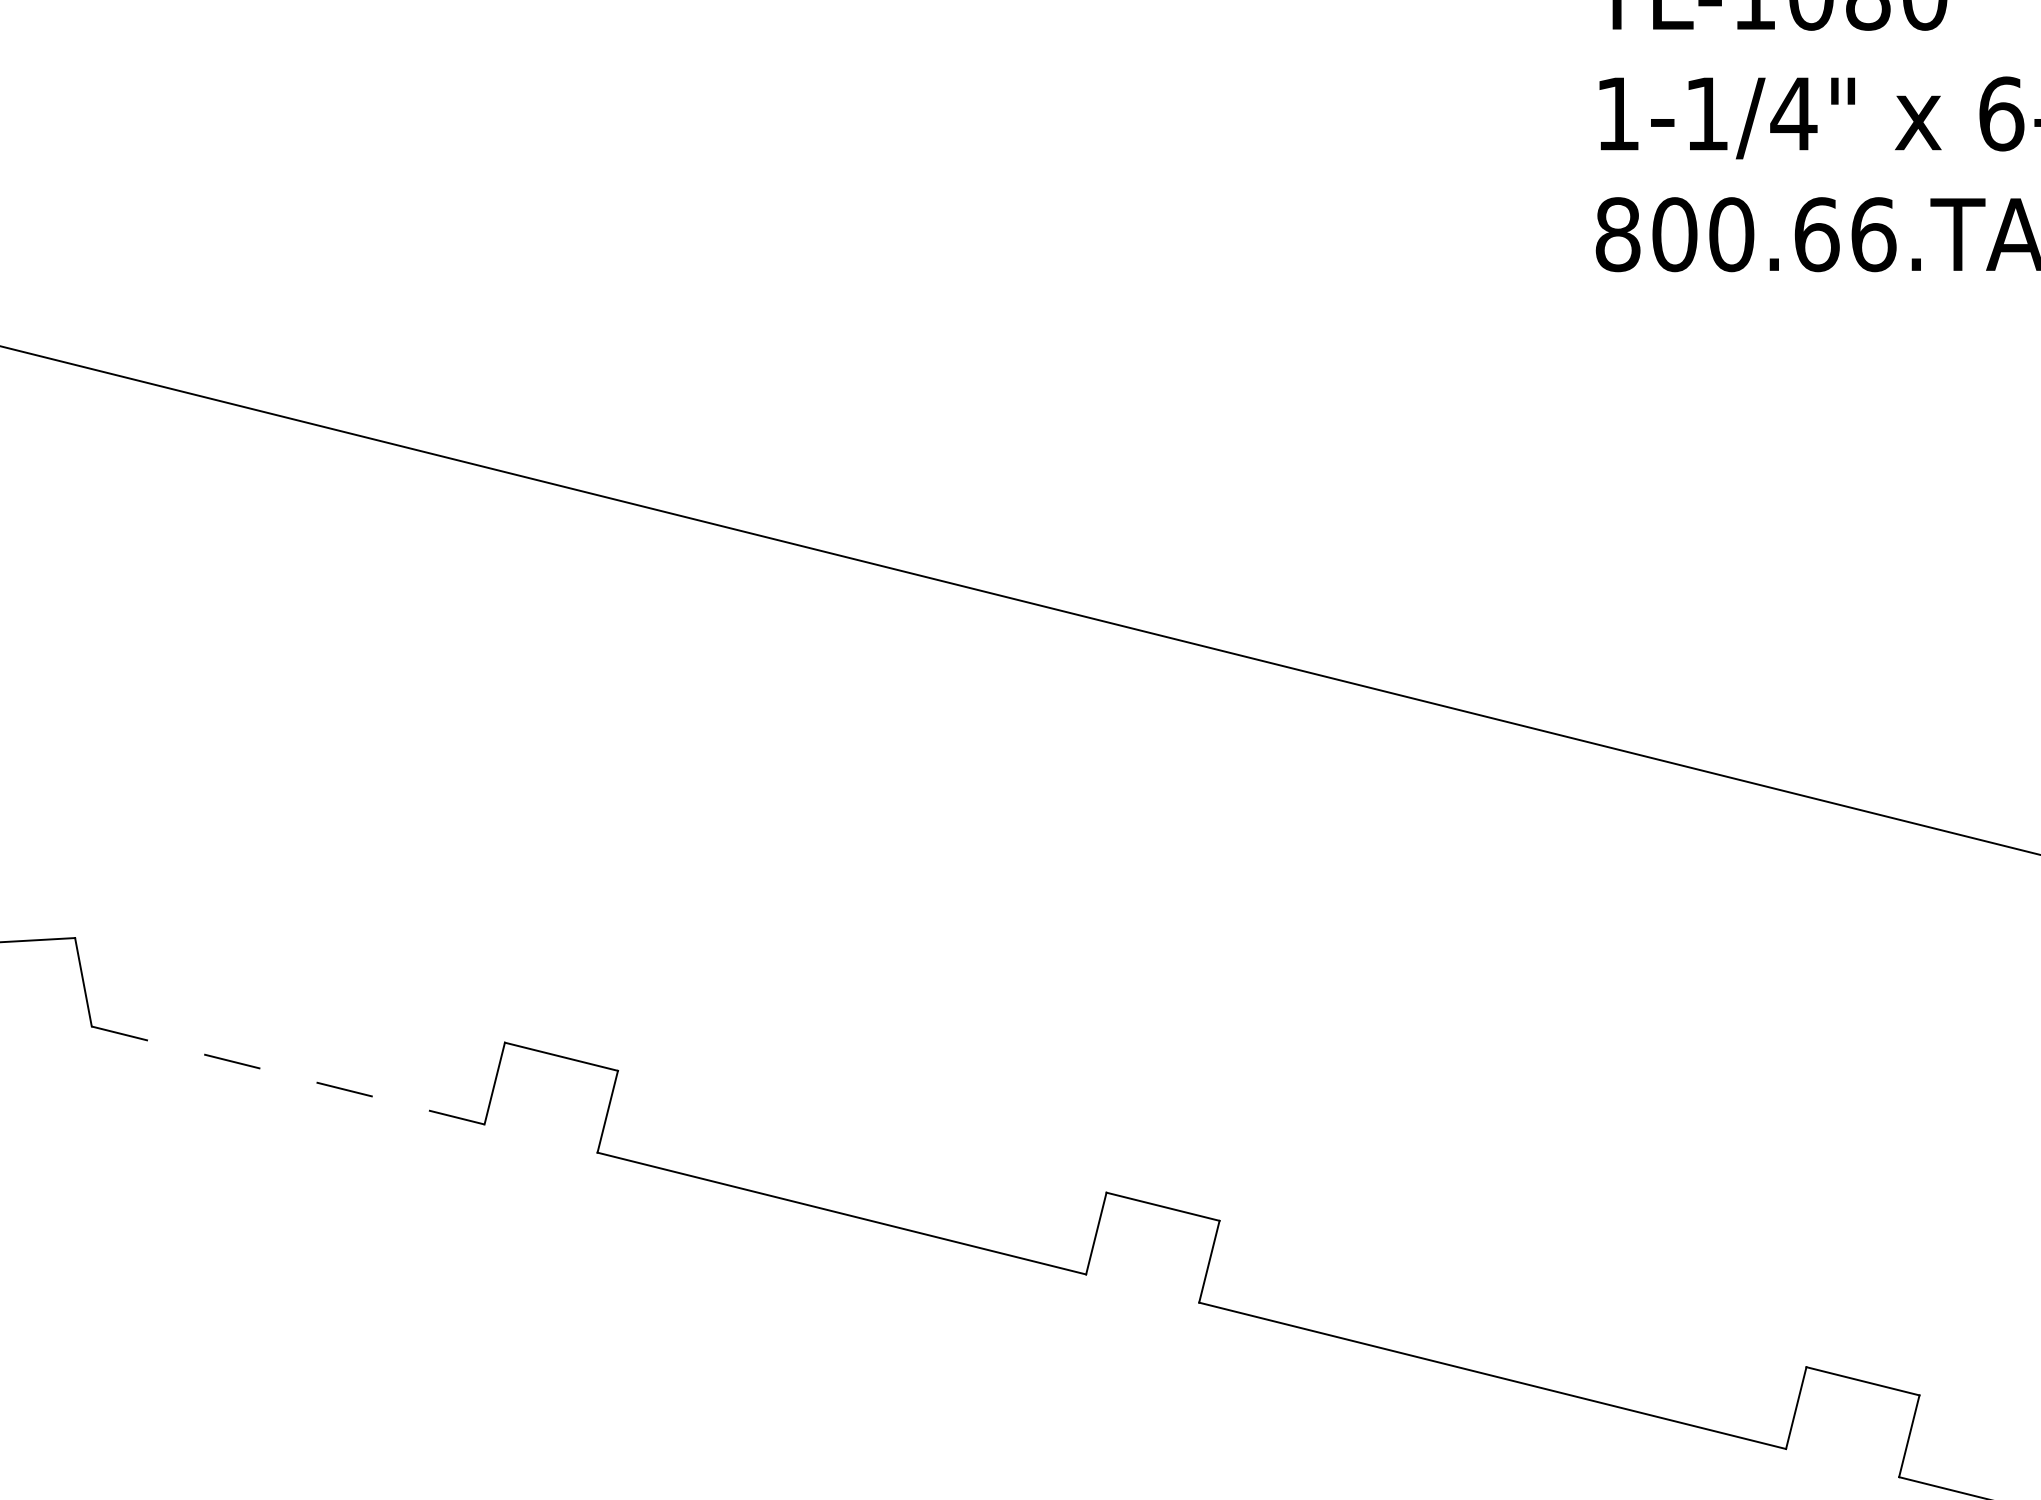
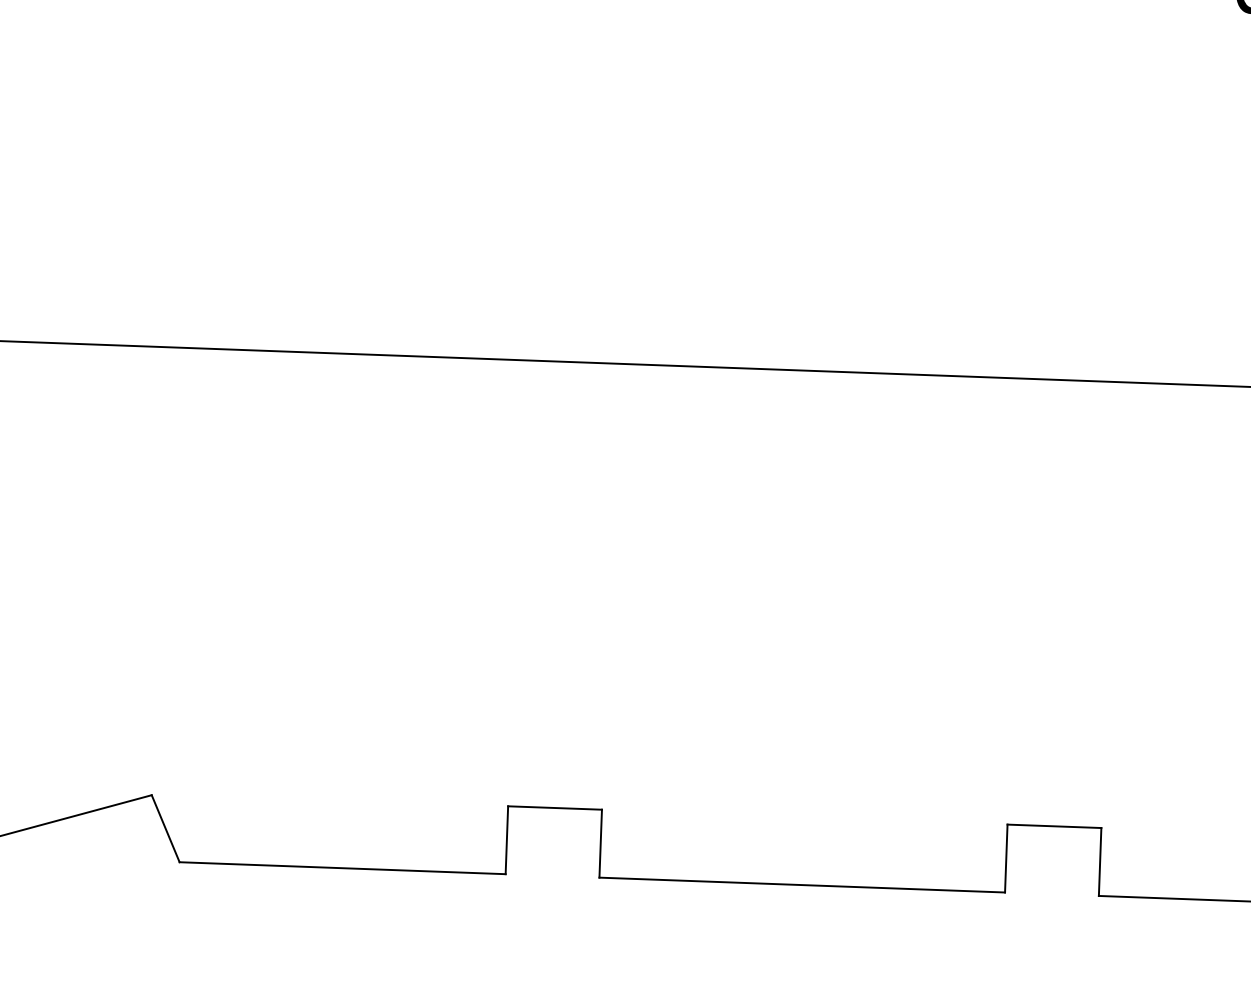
line: (288, 1075) -> (342, 868), dashed -> solid

